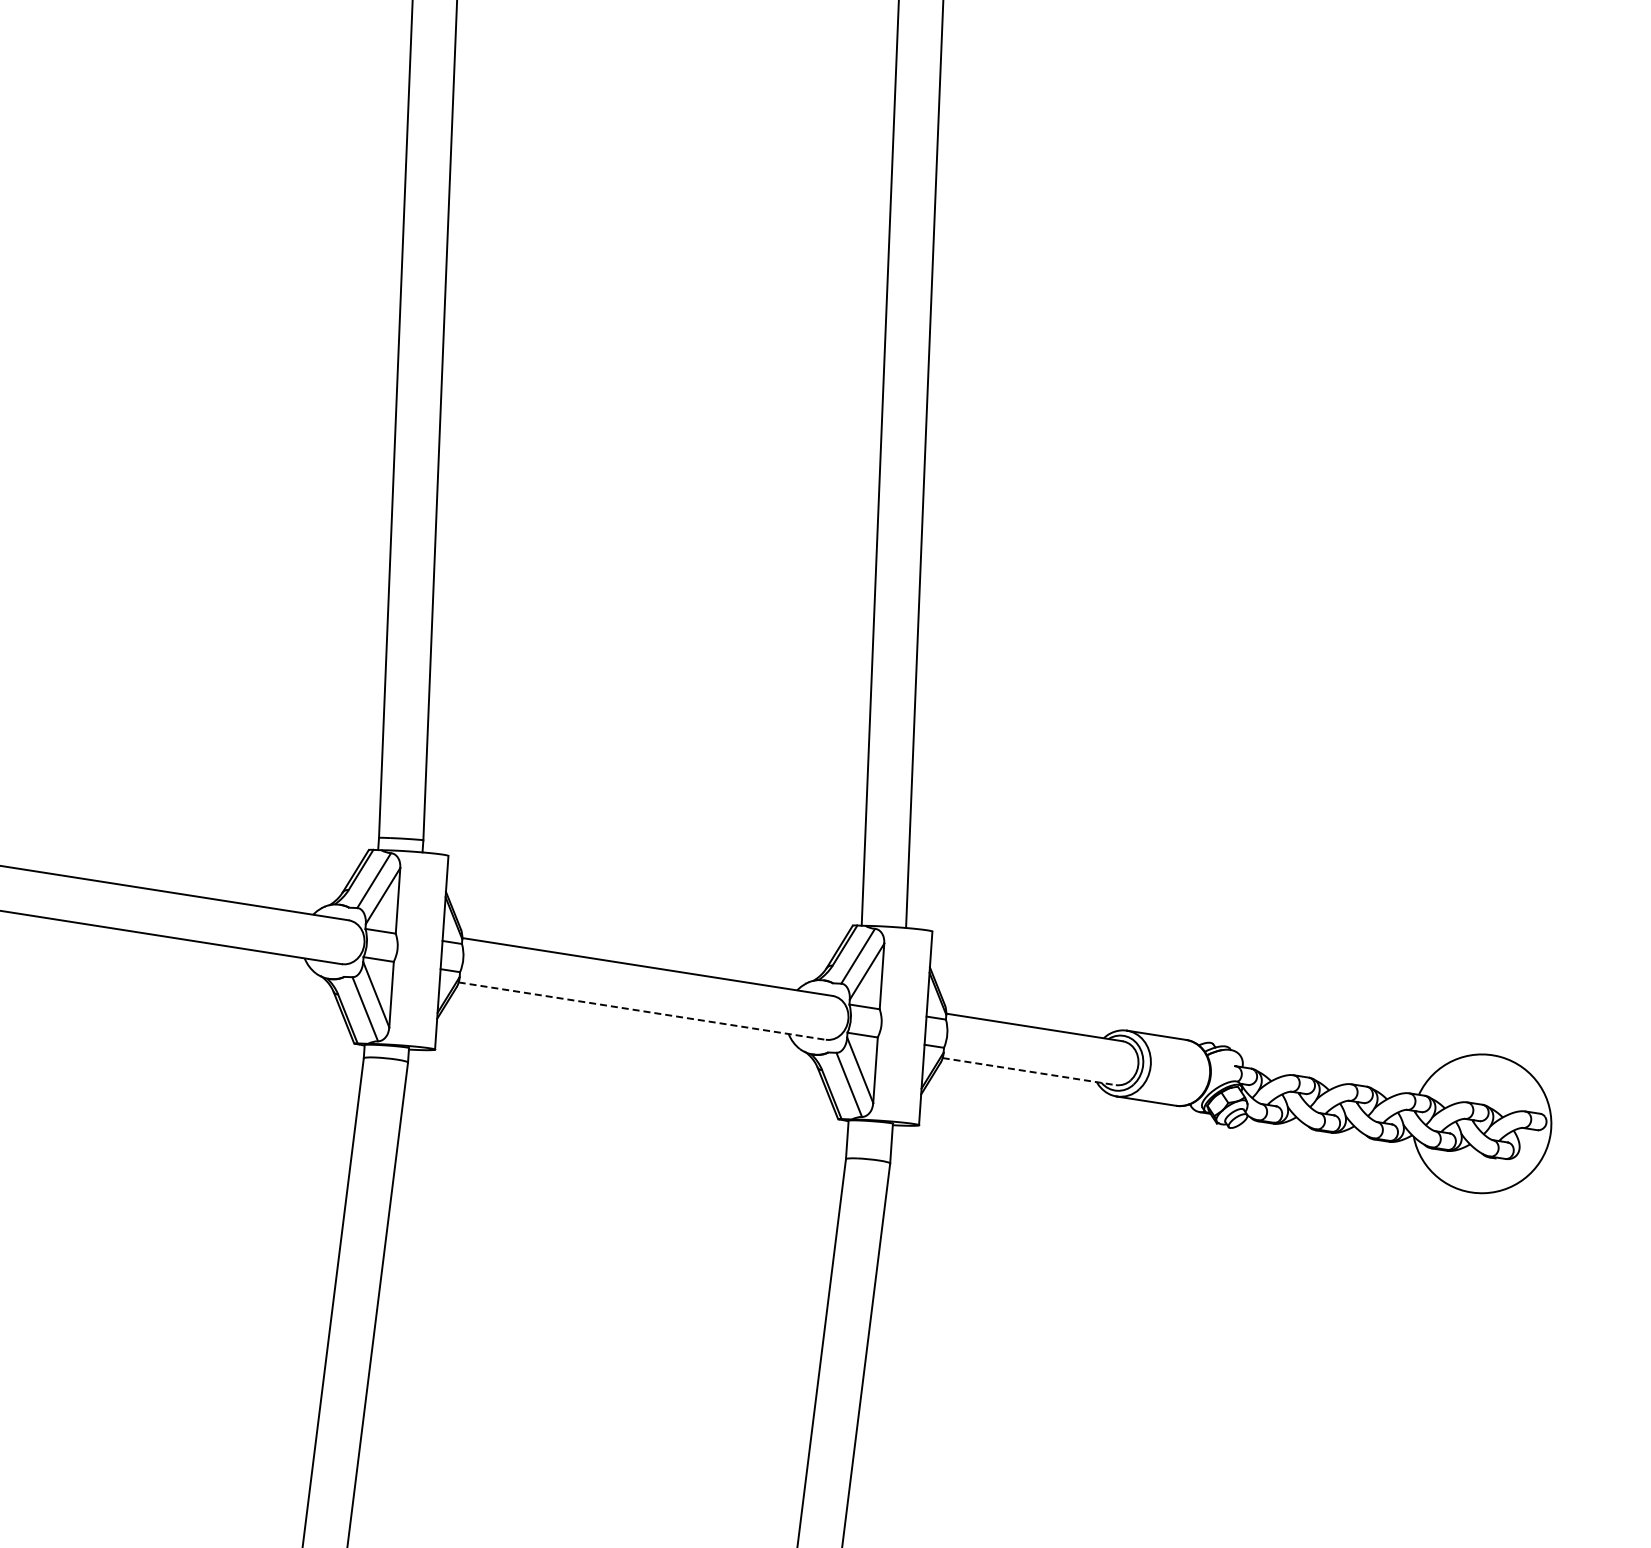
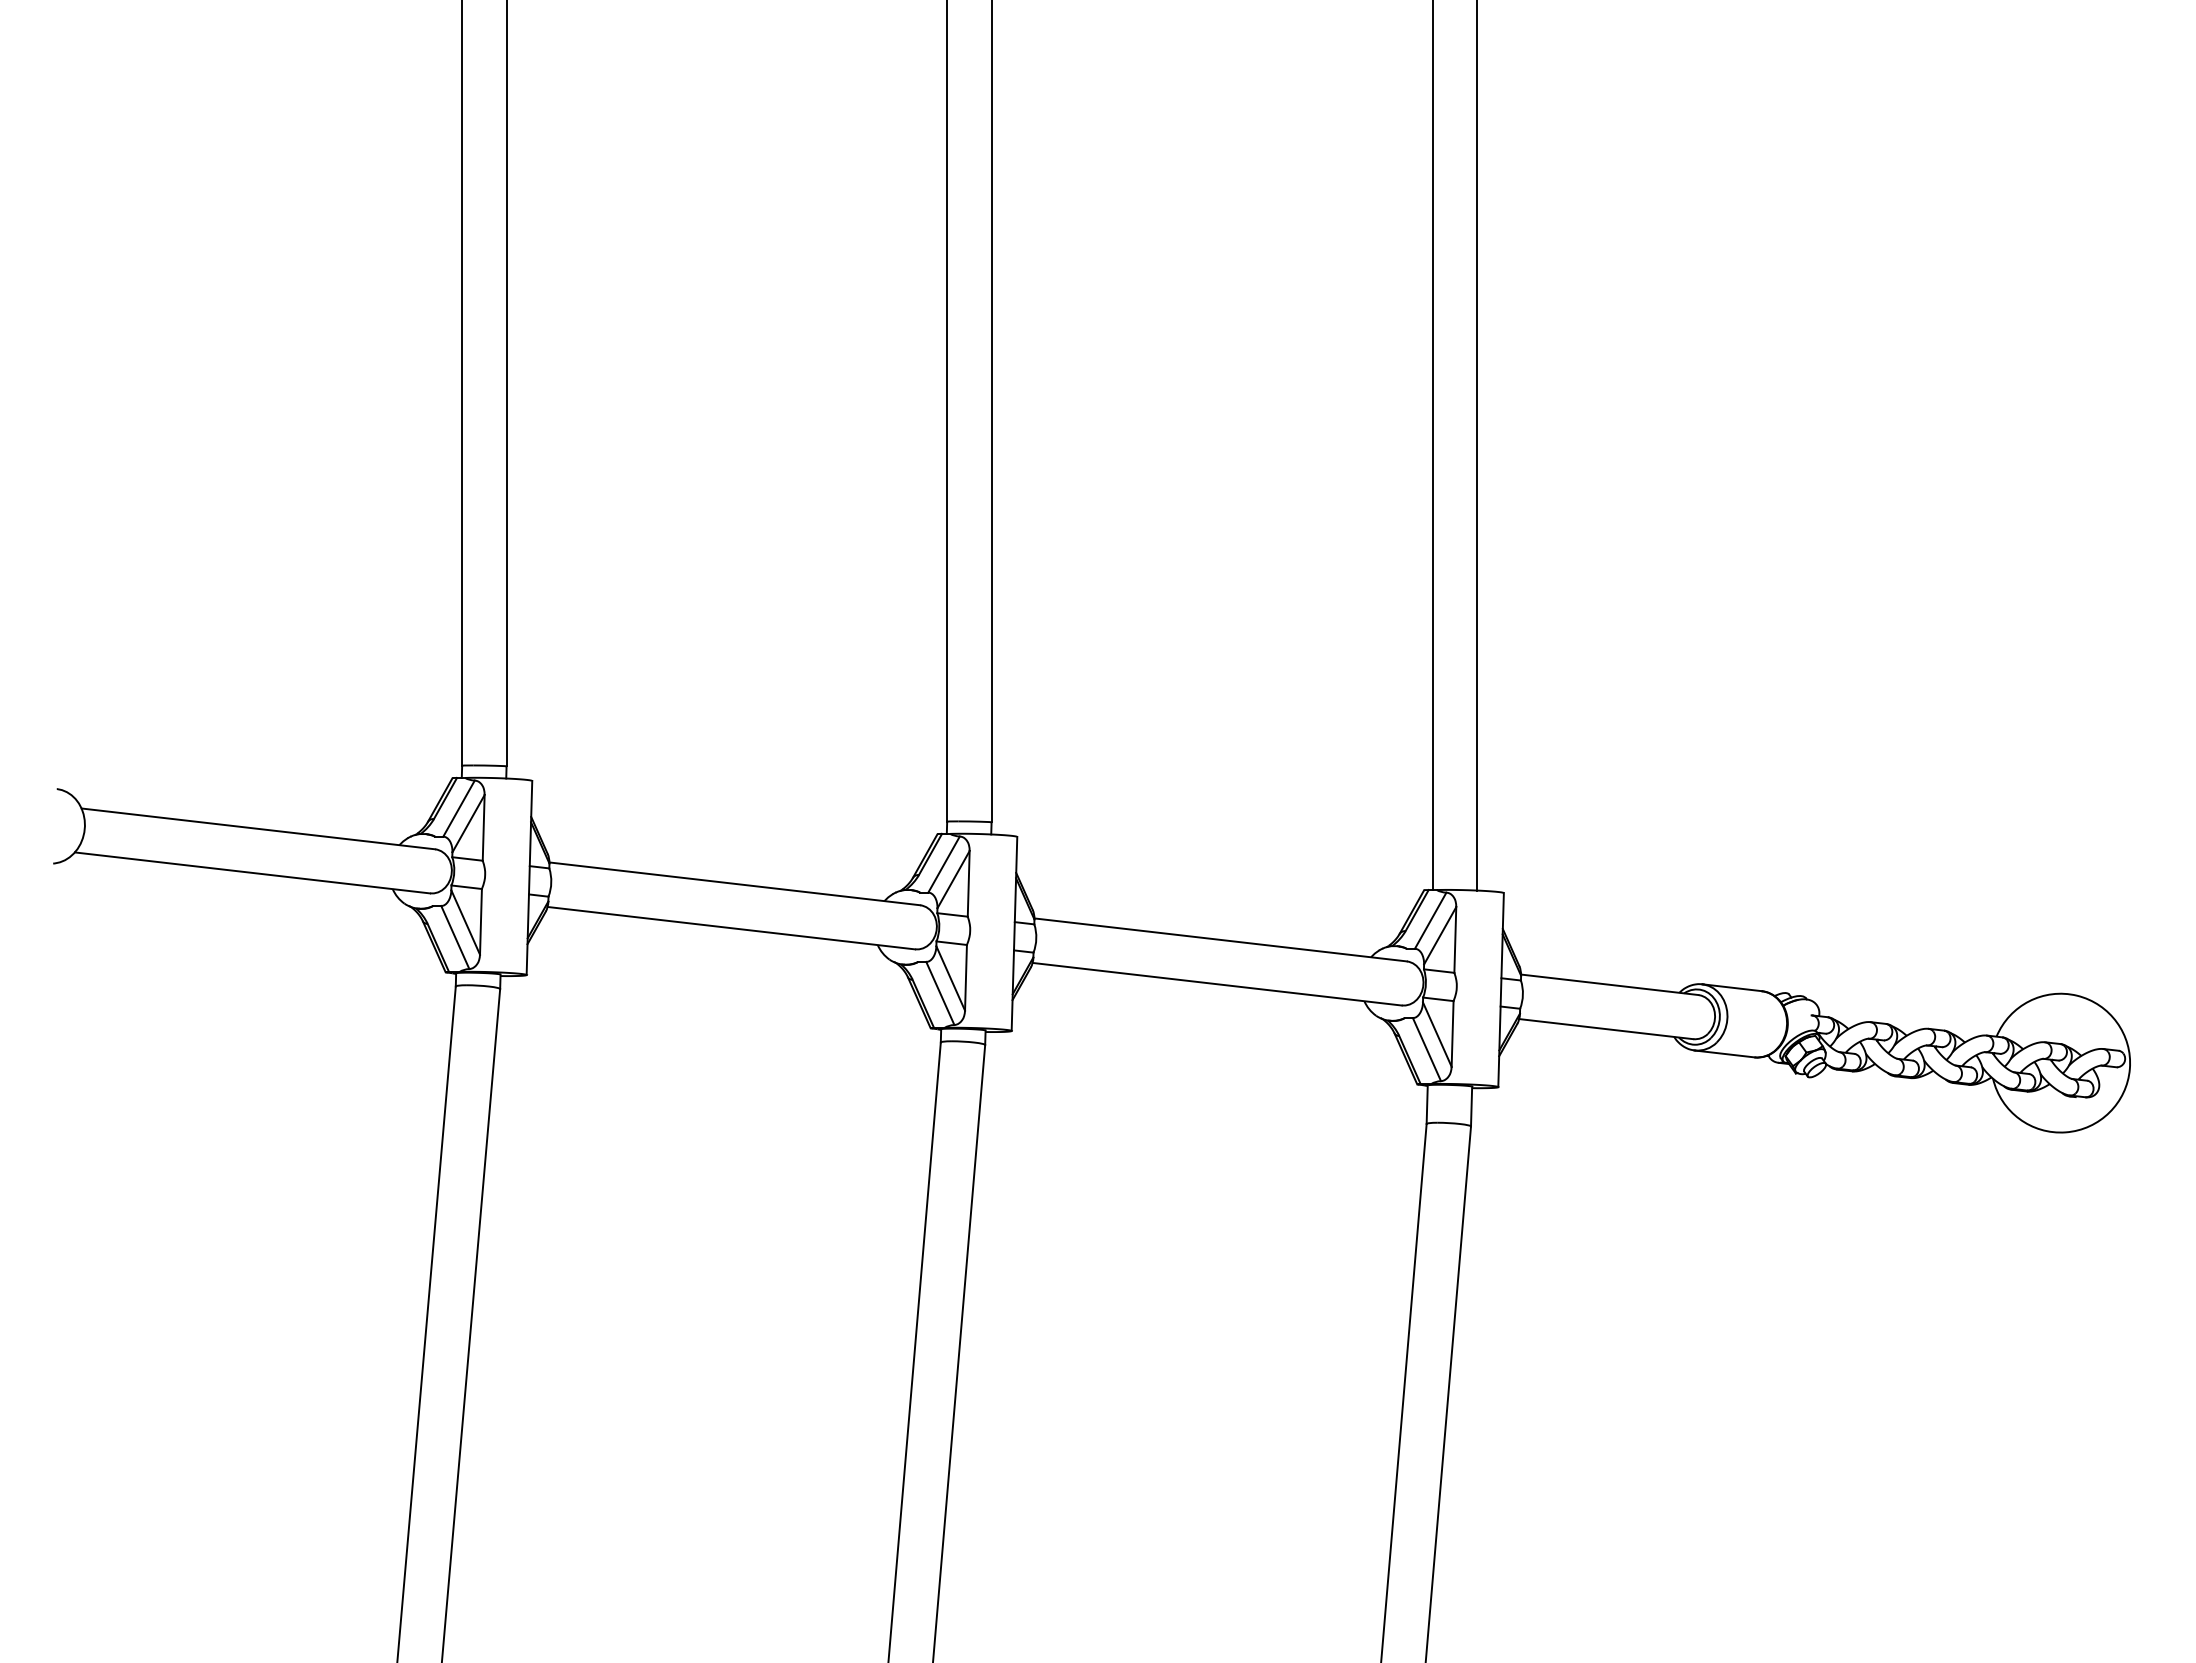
line: (642, 1011) -> (1217, 984), dashed -> solid
line: (1029, 1071) -> (1606, 1029), dashed -> solid

